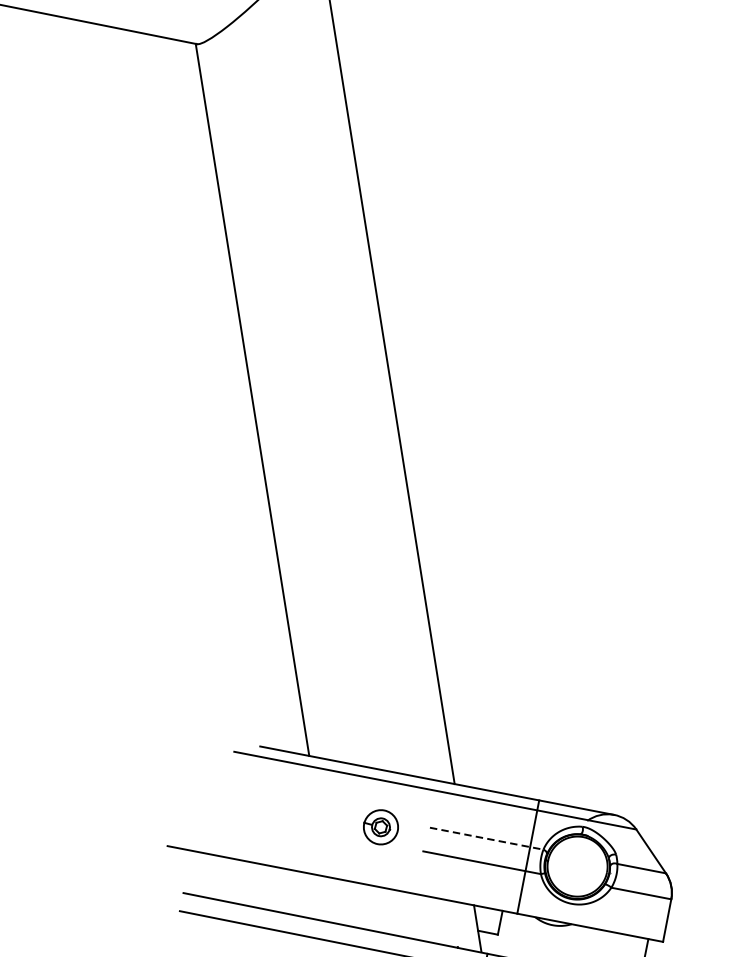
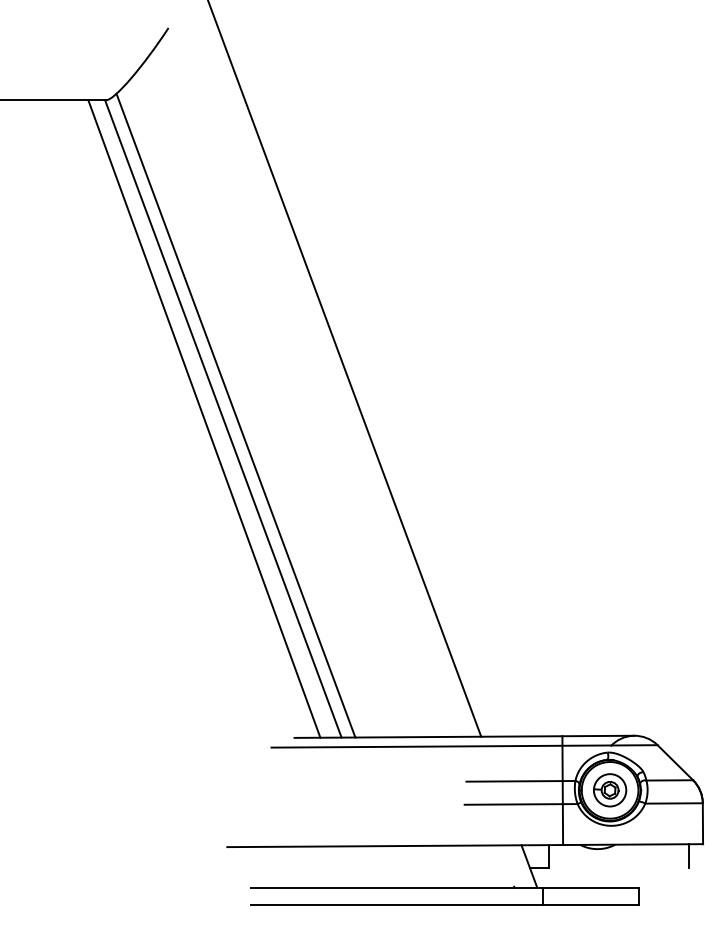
line: (232, 395) -> (204, 418), added
line: (265, 398) -> (235, 415), added
part: (381, 827) -> (610, 790), moved
line: (487, 838) -> (521, 781), dashed -> solid

